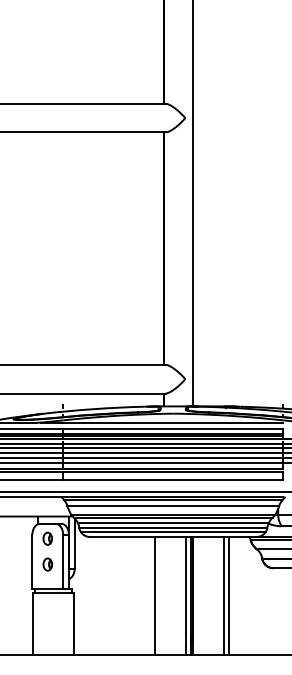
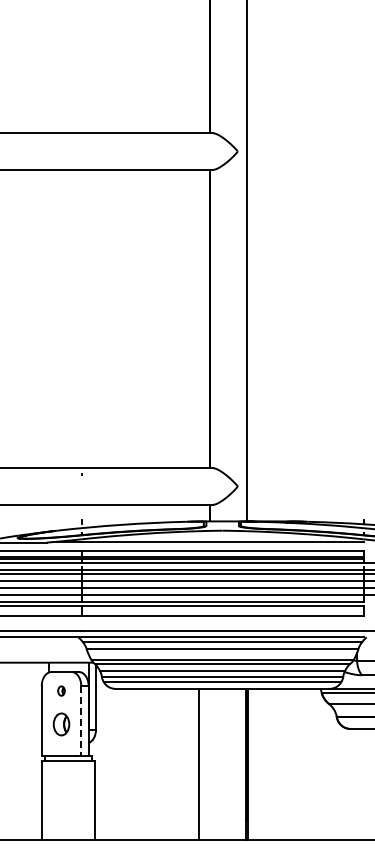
part: (47, 538) -> (61, 690), size x0.6
line: (63, 561) -> (81, 720), solid -> dashed
part: (47, 563) -> (61, 723), size x1.4
line: (185, 595) -> (238, 764), removed
line: (223, 595) -> (287, 764), removed
line: (229, 595) -> (294, 764), removed

